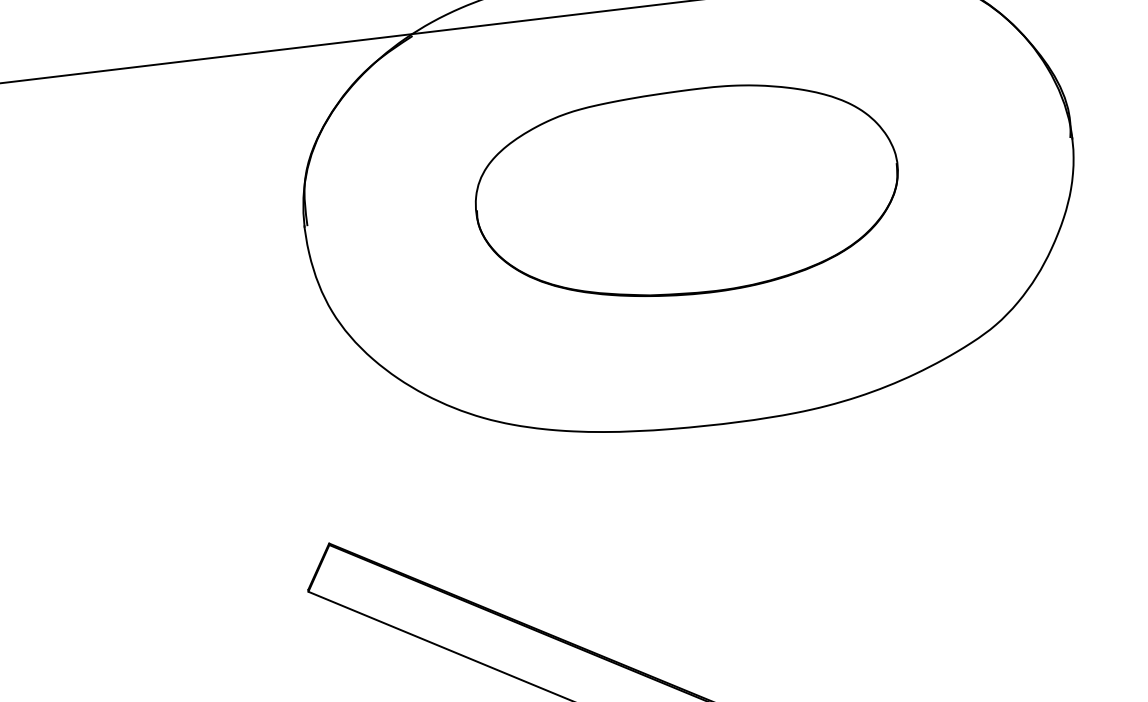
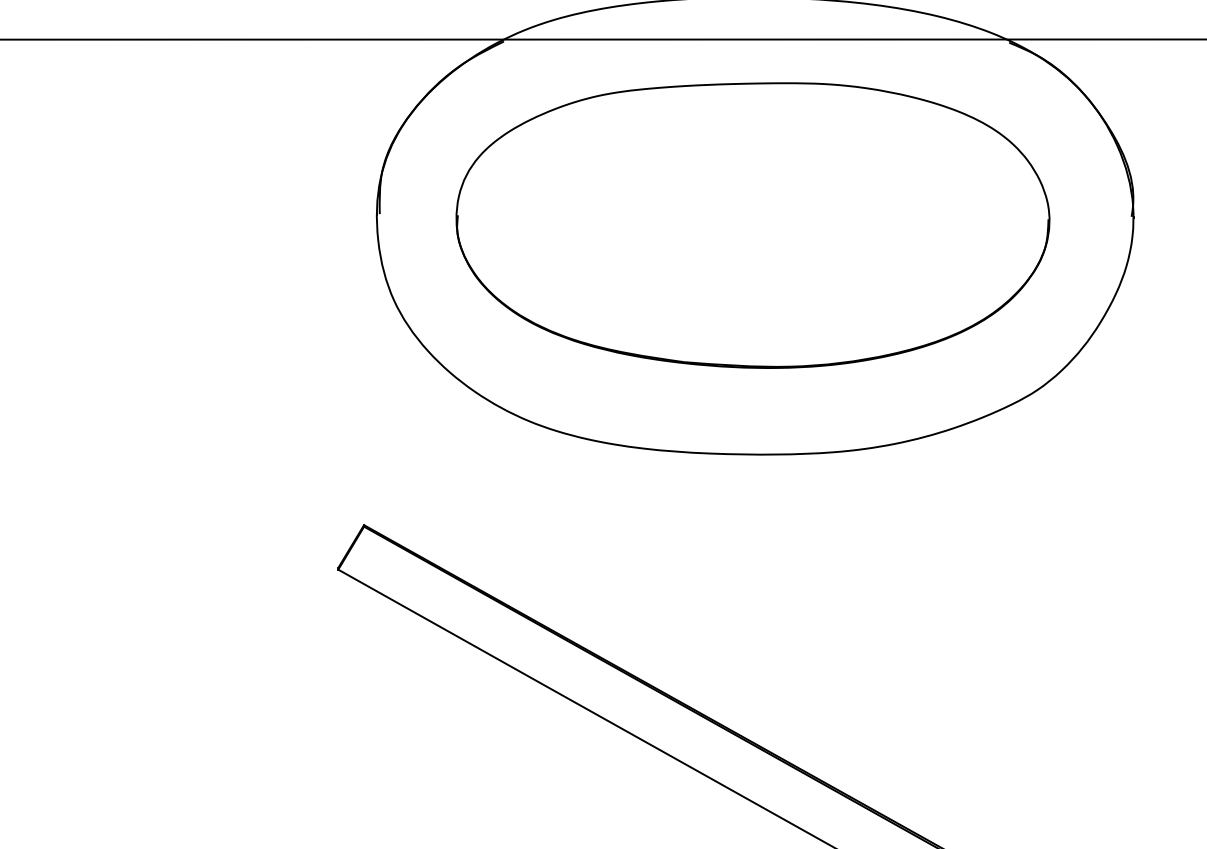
part: (686, 192) -> (752, 225), size x1.43

